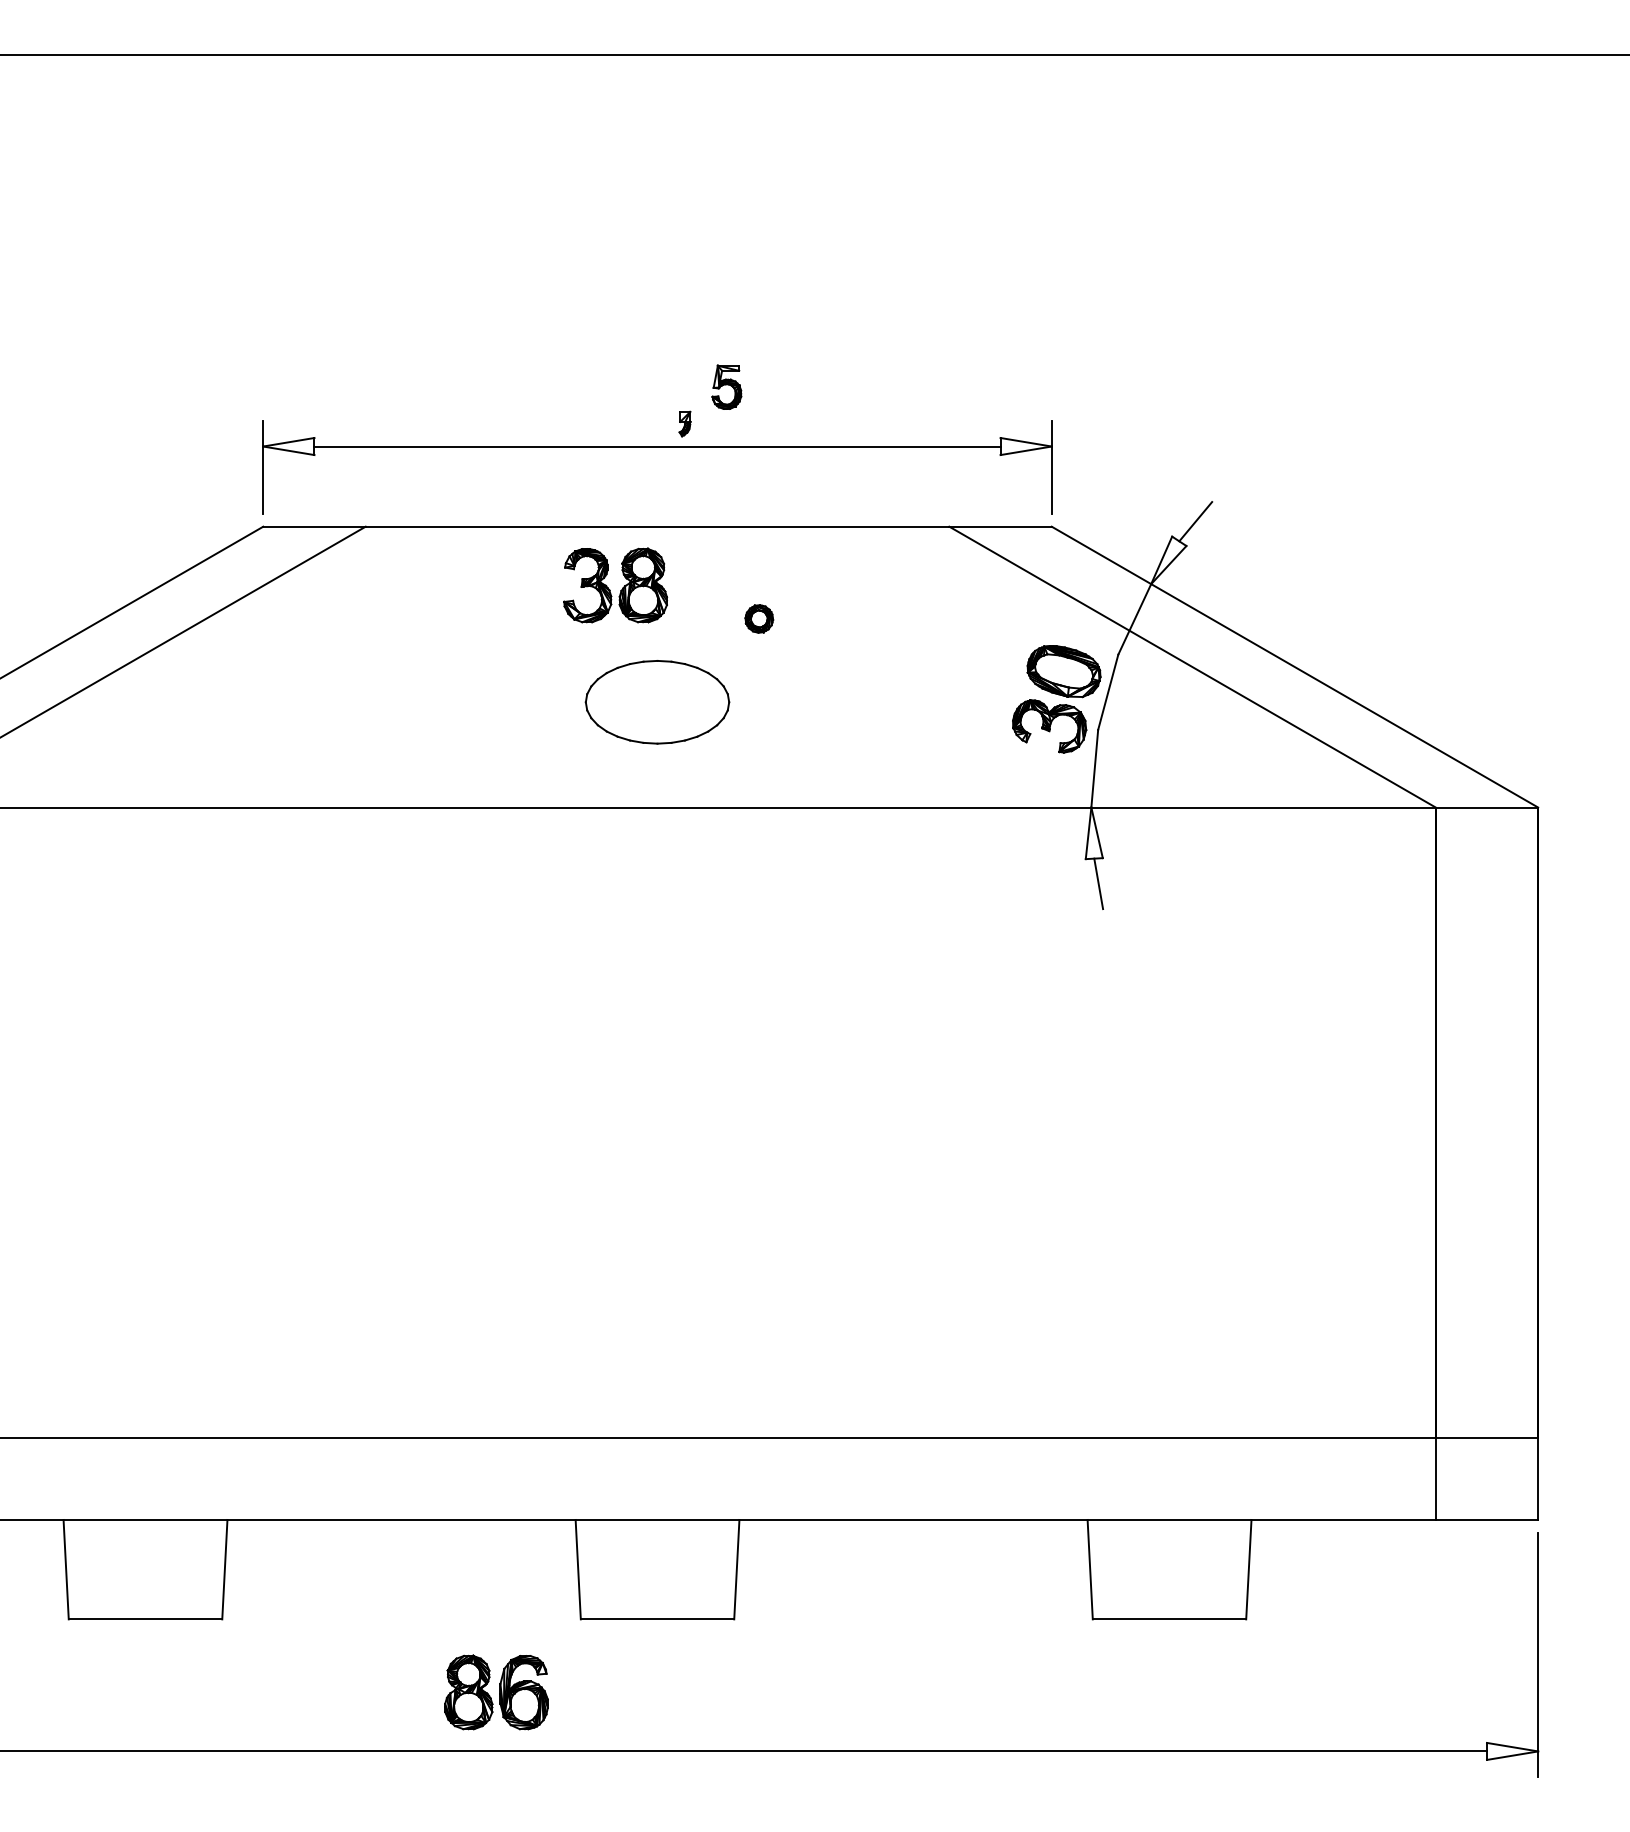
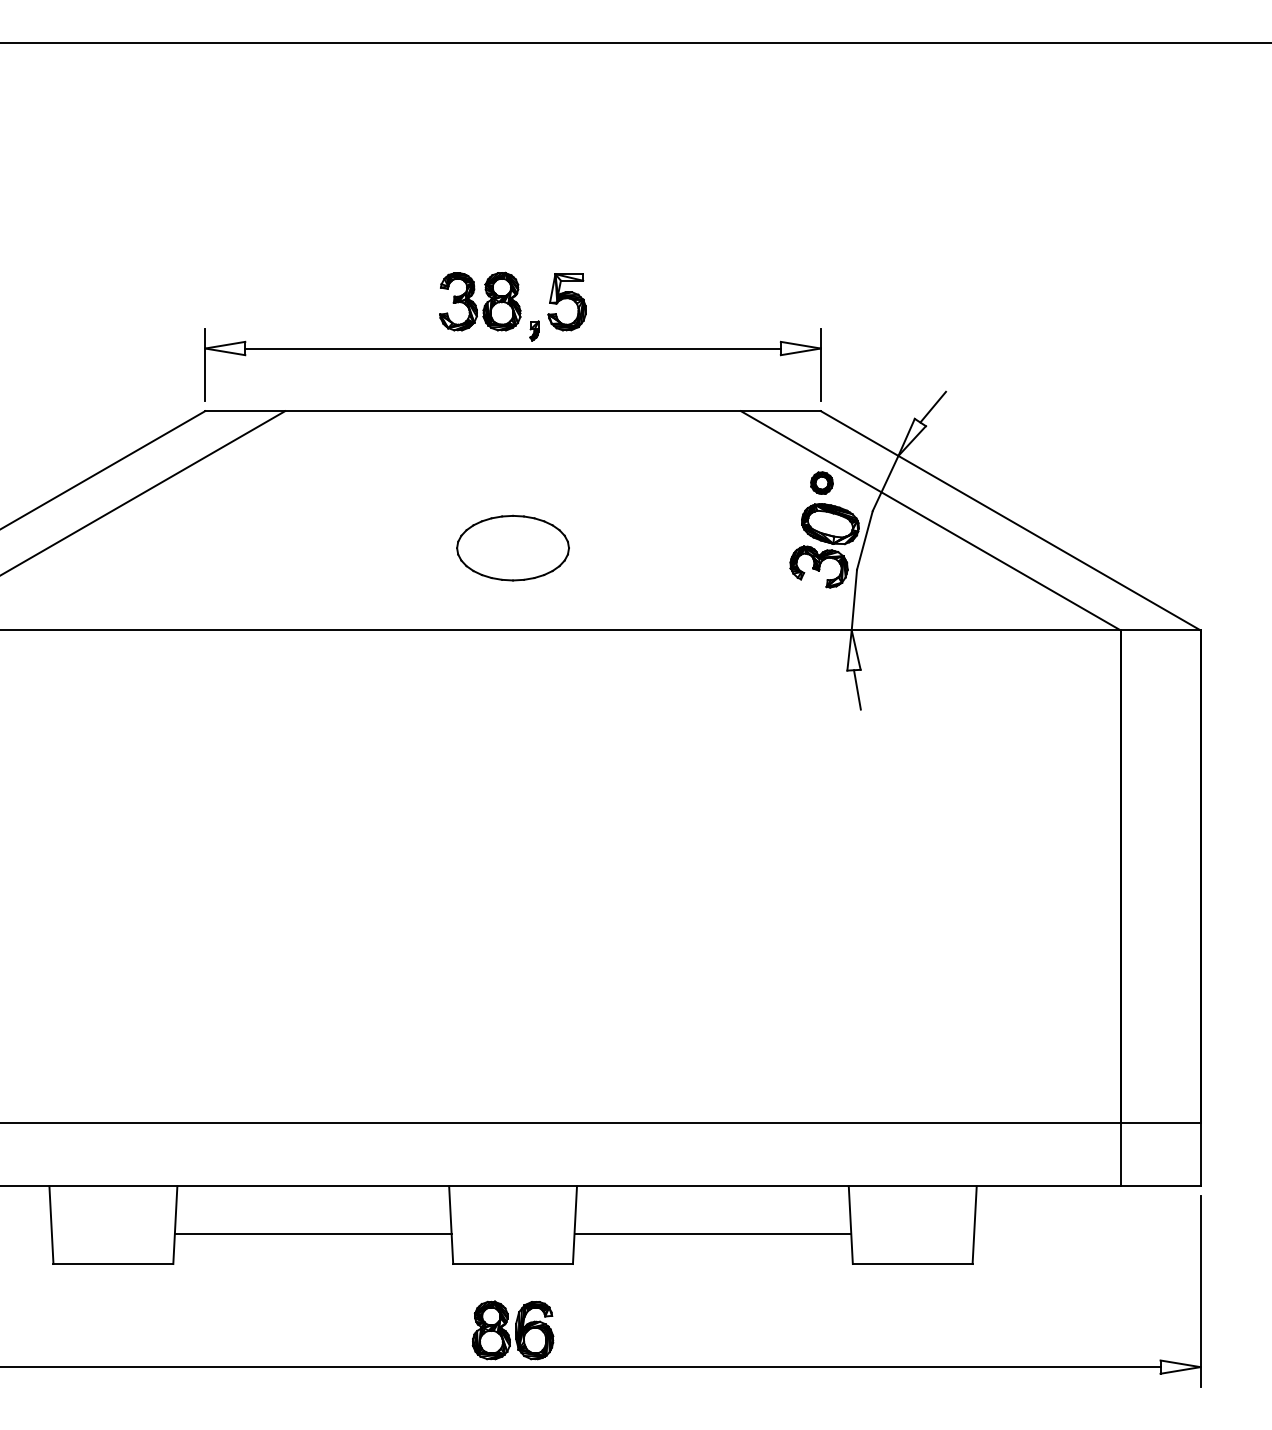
part: (726, 387) -> (566, 302), size x1.67
part: (610, 589) -> (476, 304), moved
part: (759, 618) -> (822, 482), moved
line: (401, 1581) -> (313, 1234), added
line: (913, 1581) -> (712, 1234), added
part: (496, 1692) -> (513, 1330), moved

